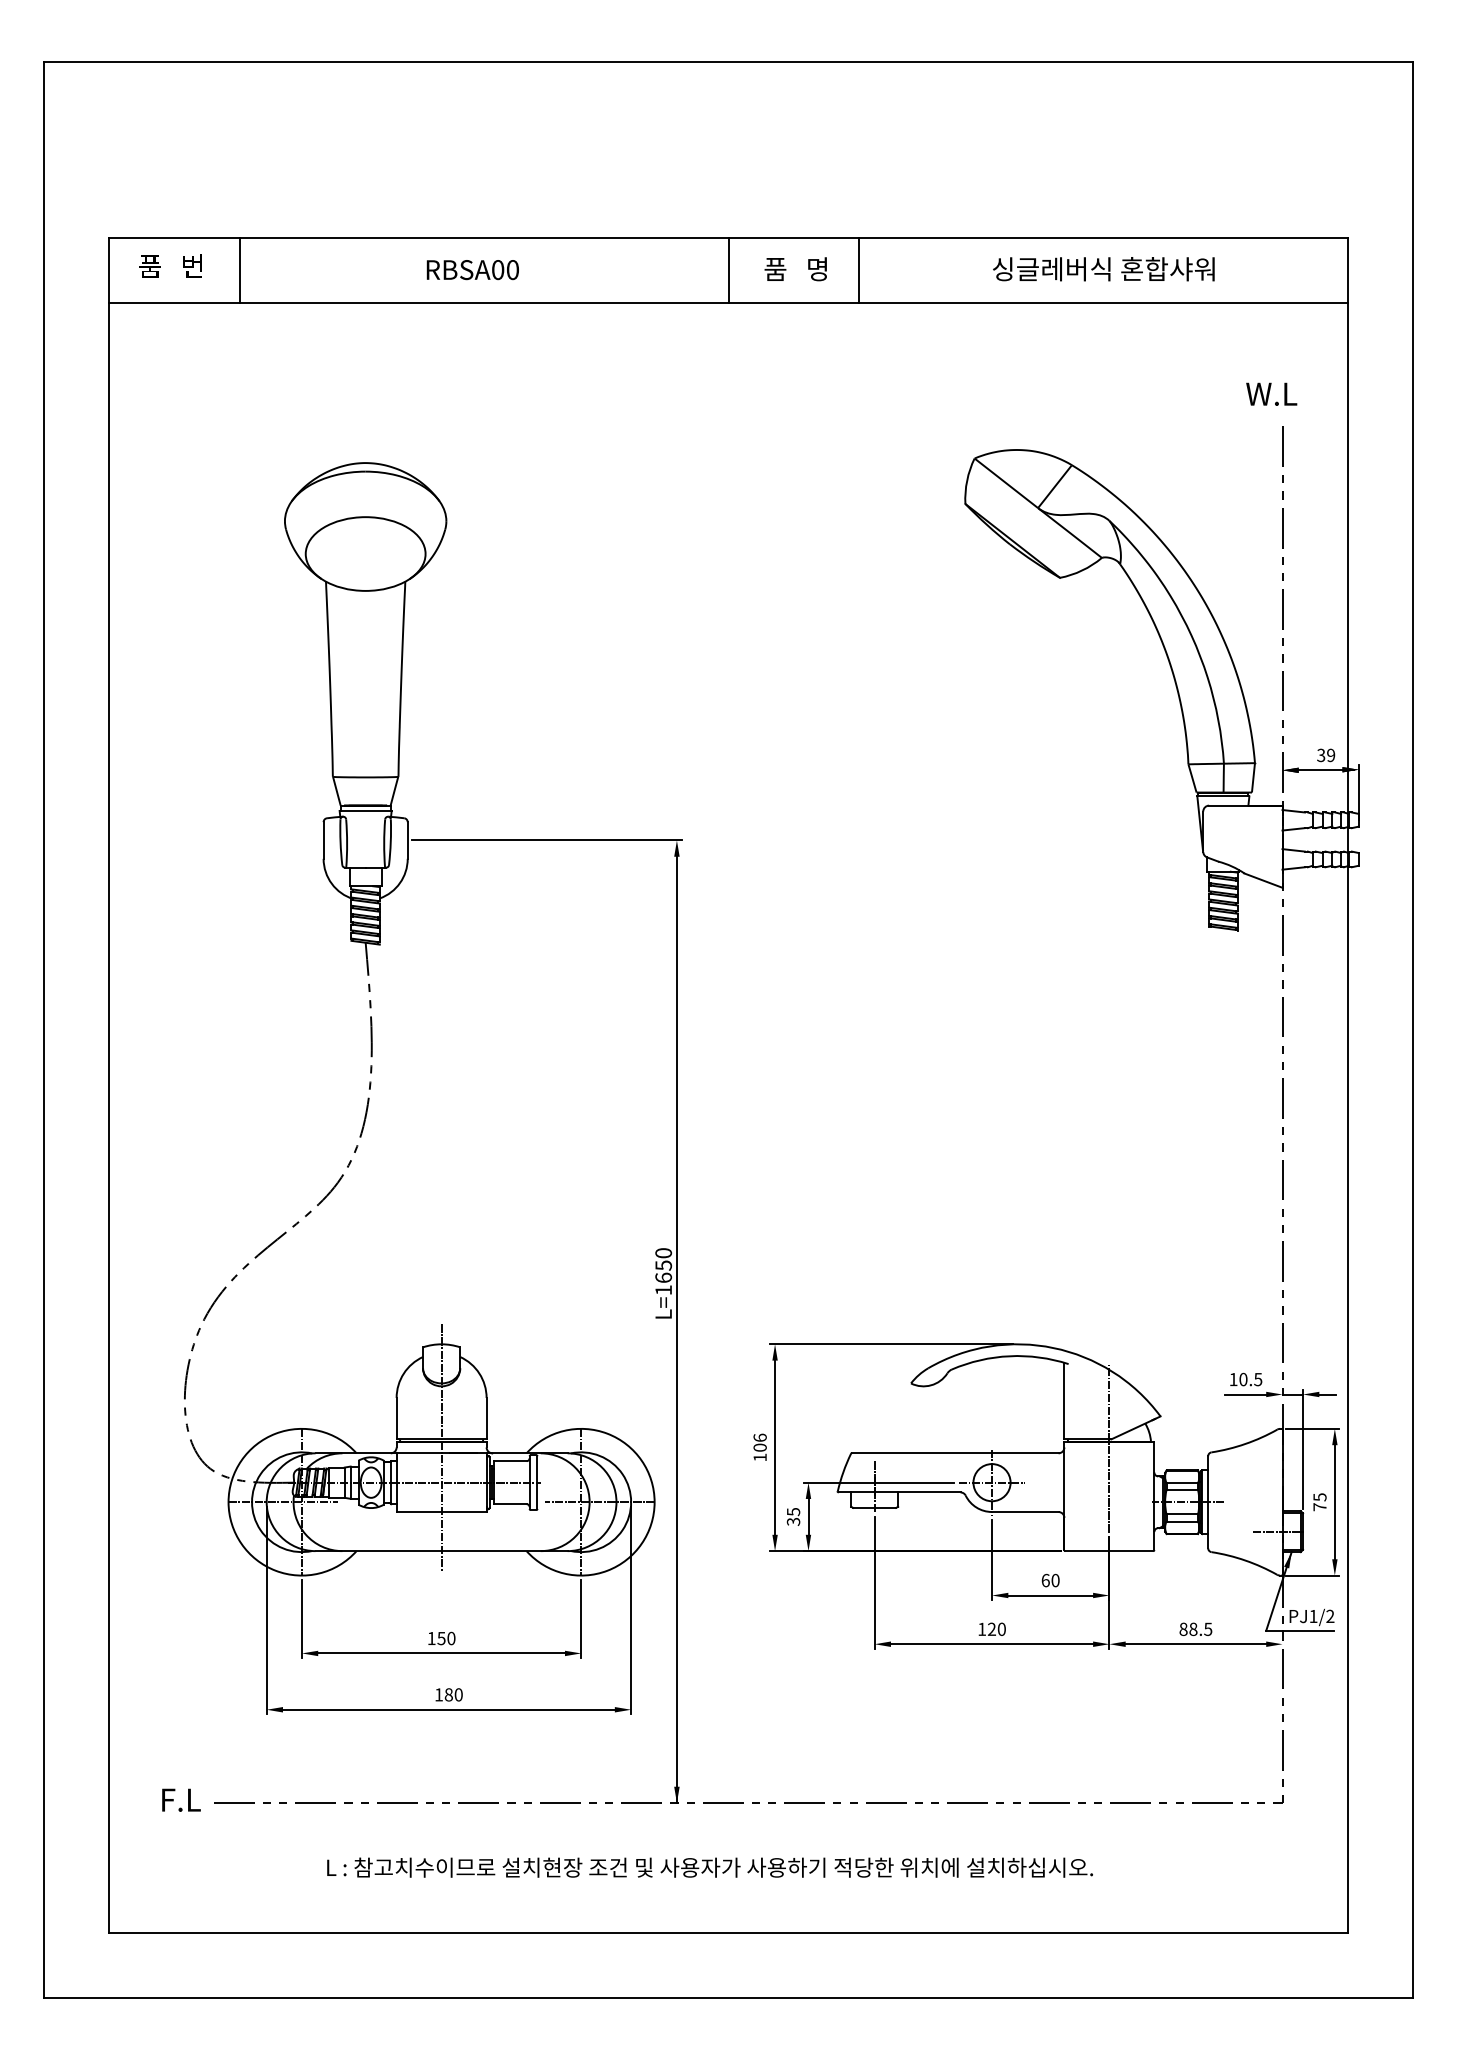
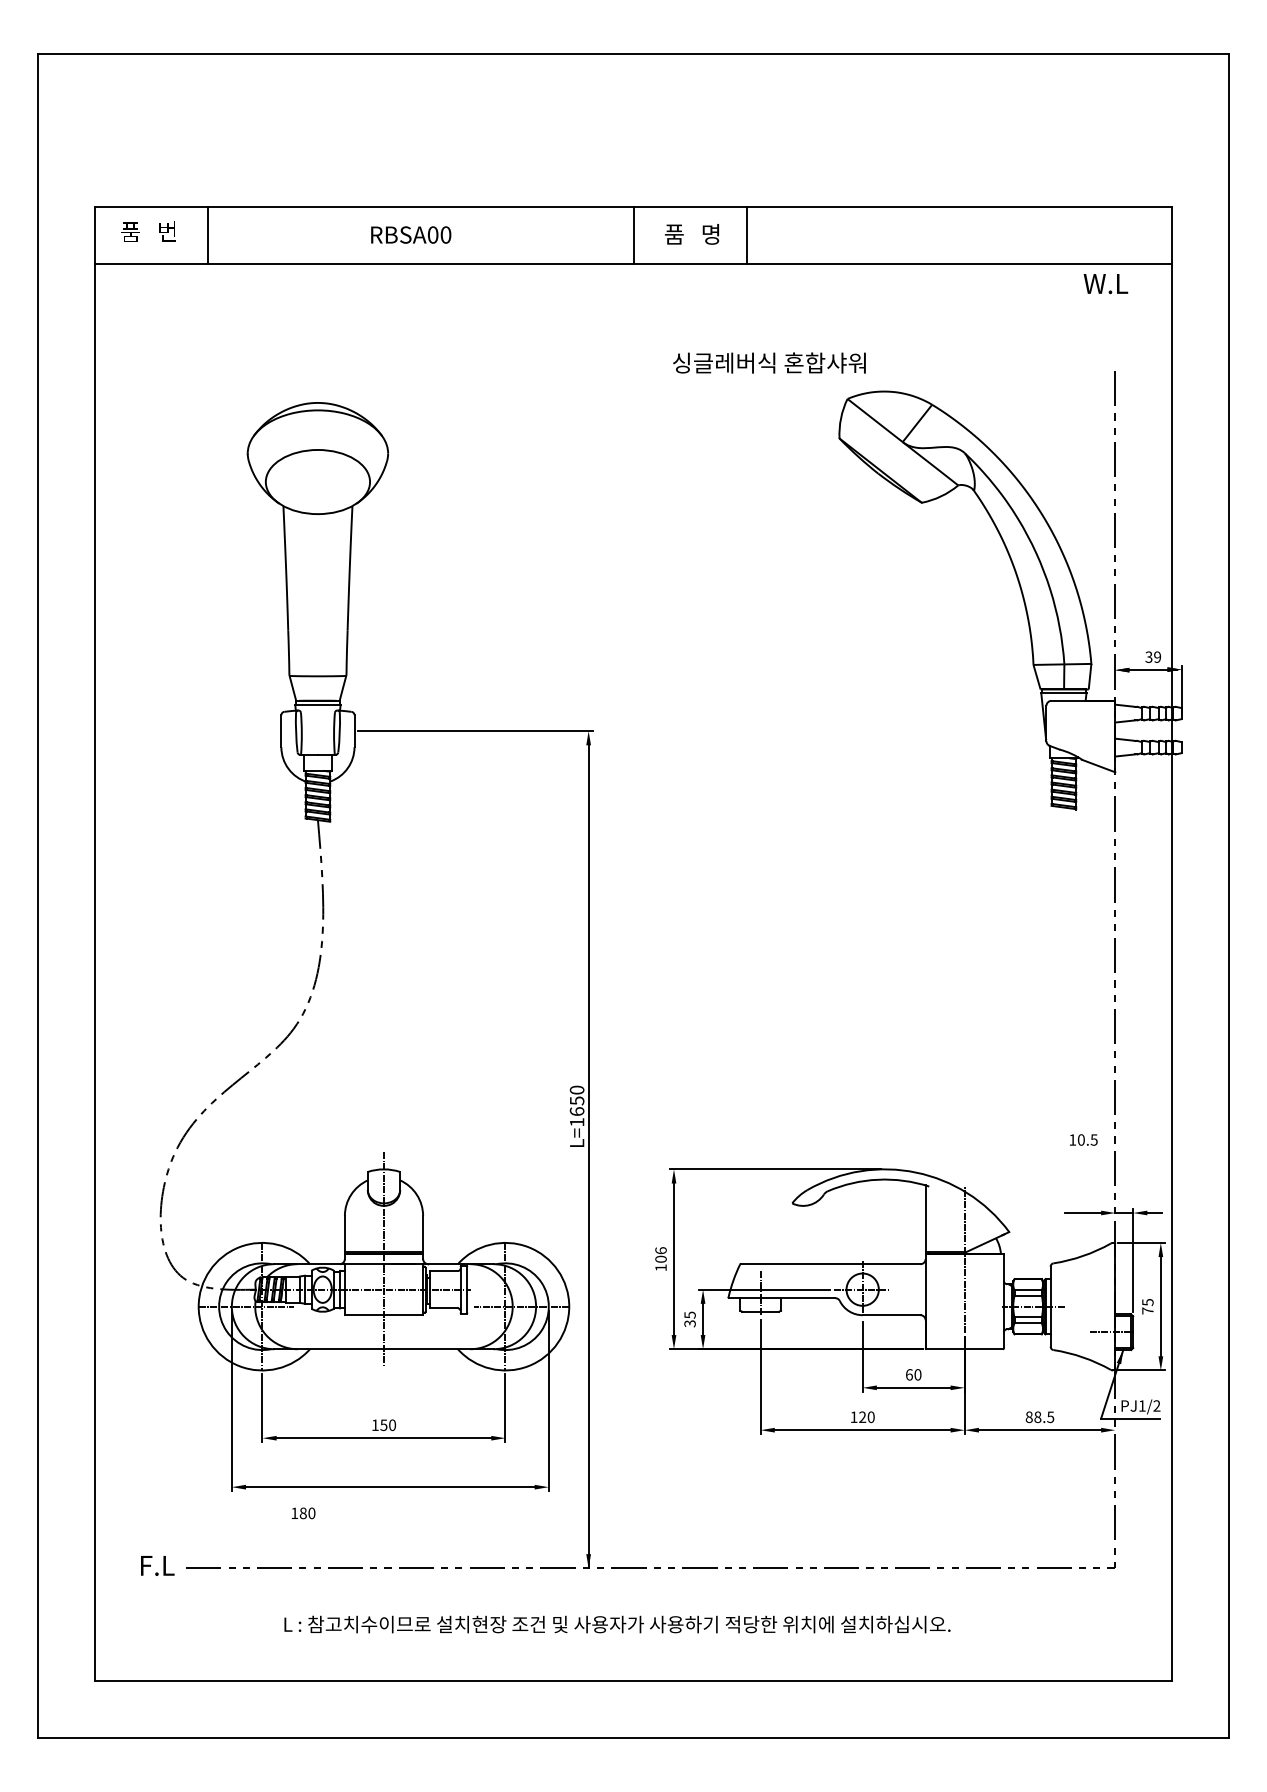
text: (1103, 269) -> (769, 363), moved
text: (1271, 393) -> (1105, 283), moved
text: (1246, 1379) -> (1084, 1139), moved
text: (448, 1694) -> (303, 1513), moved

